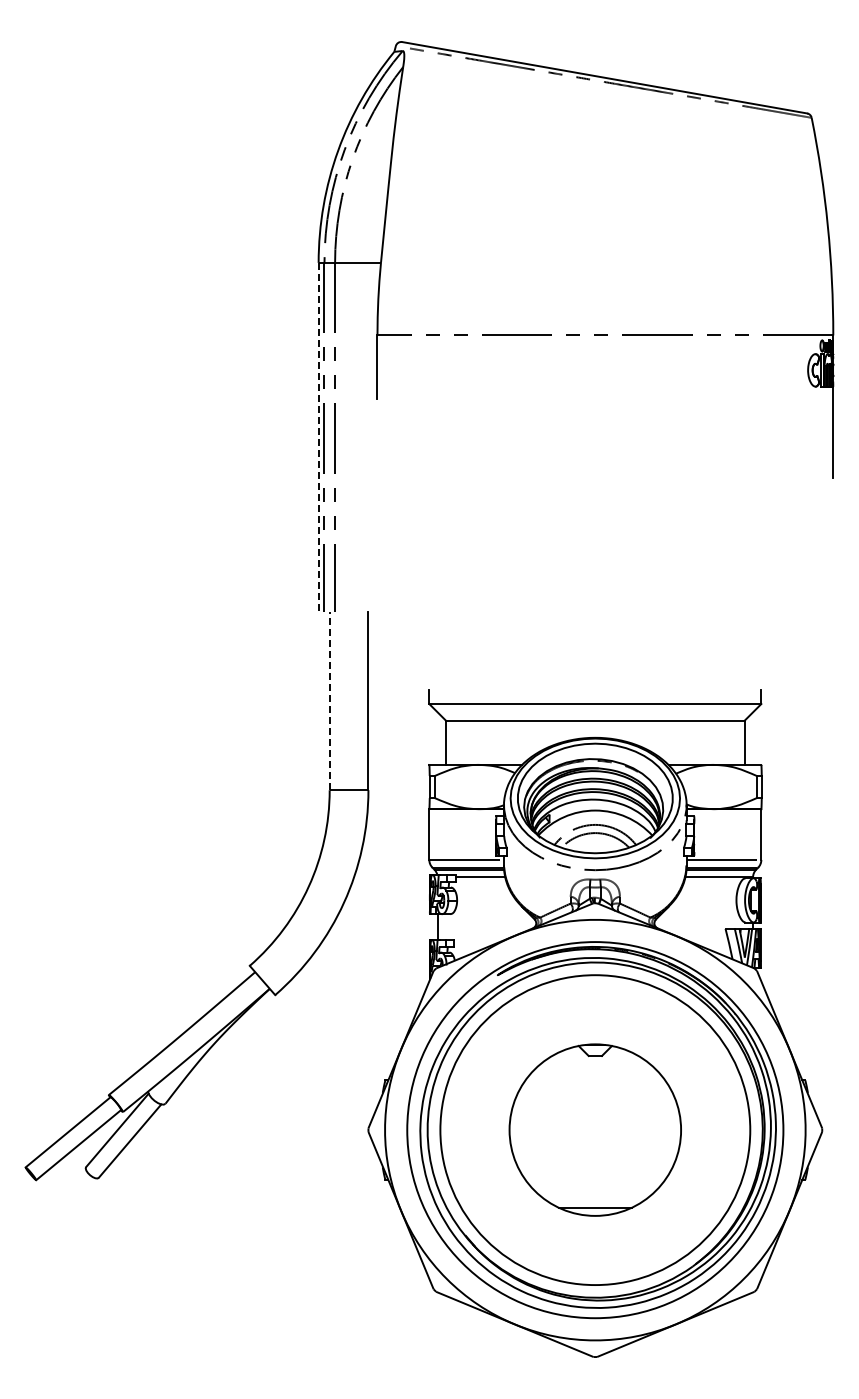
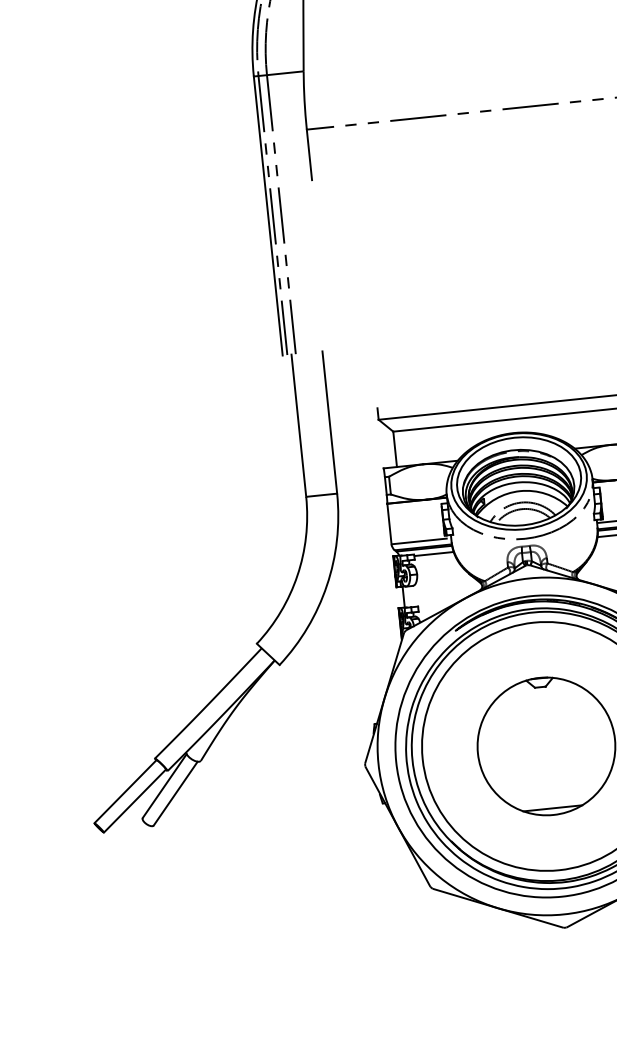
line: (318, 437) -> (268, 216), dashed -> solid
line: (329, 700) -> (298, 425), dashed -> solid

